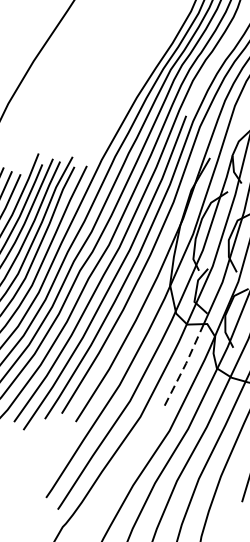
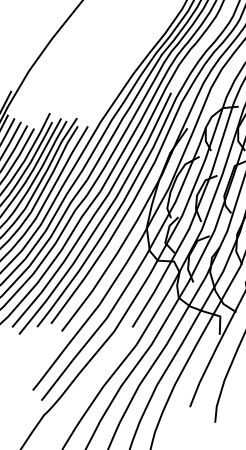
line: (184, 366) -> (152, 294), dashed -> solid

